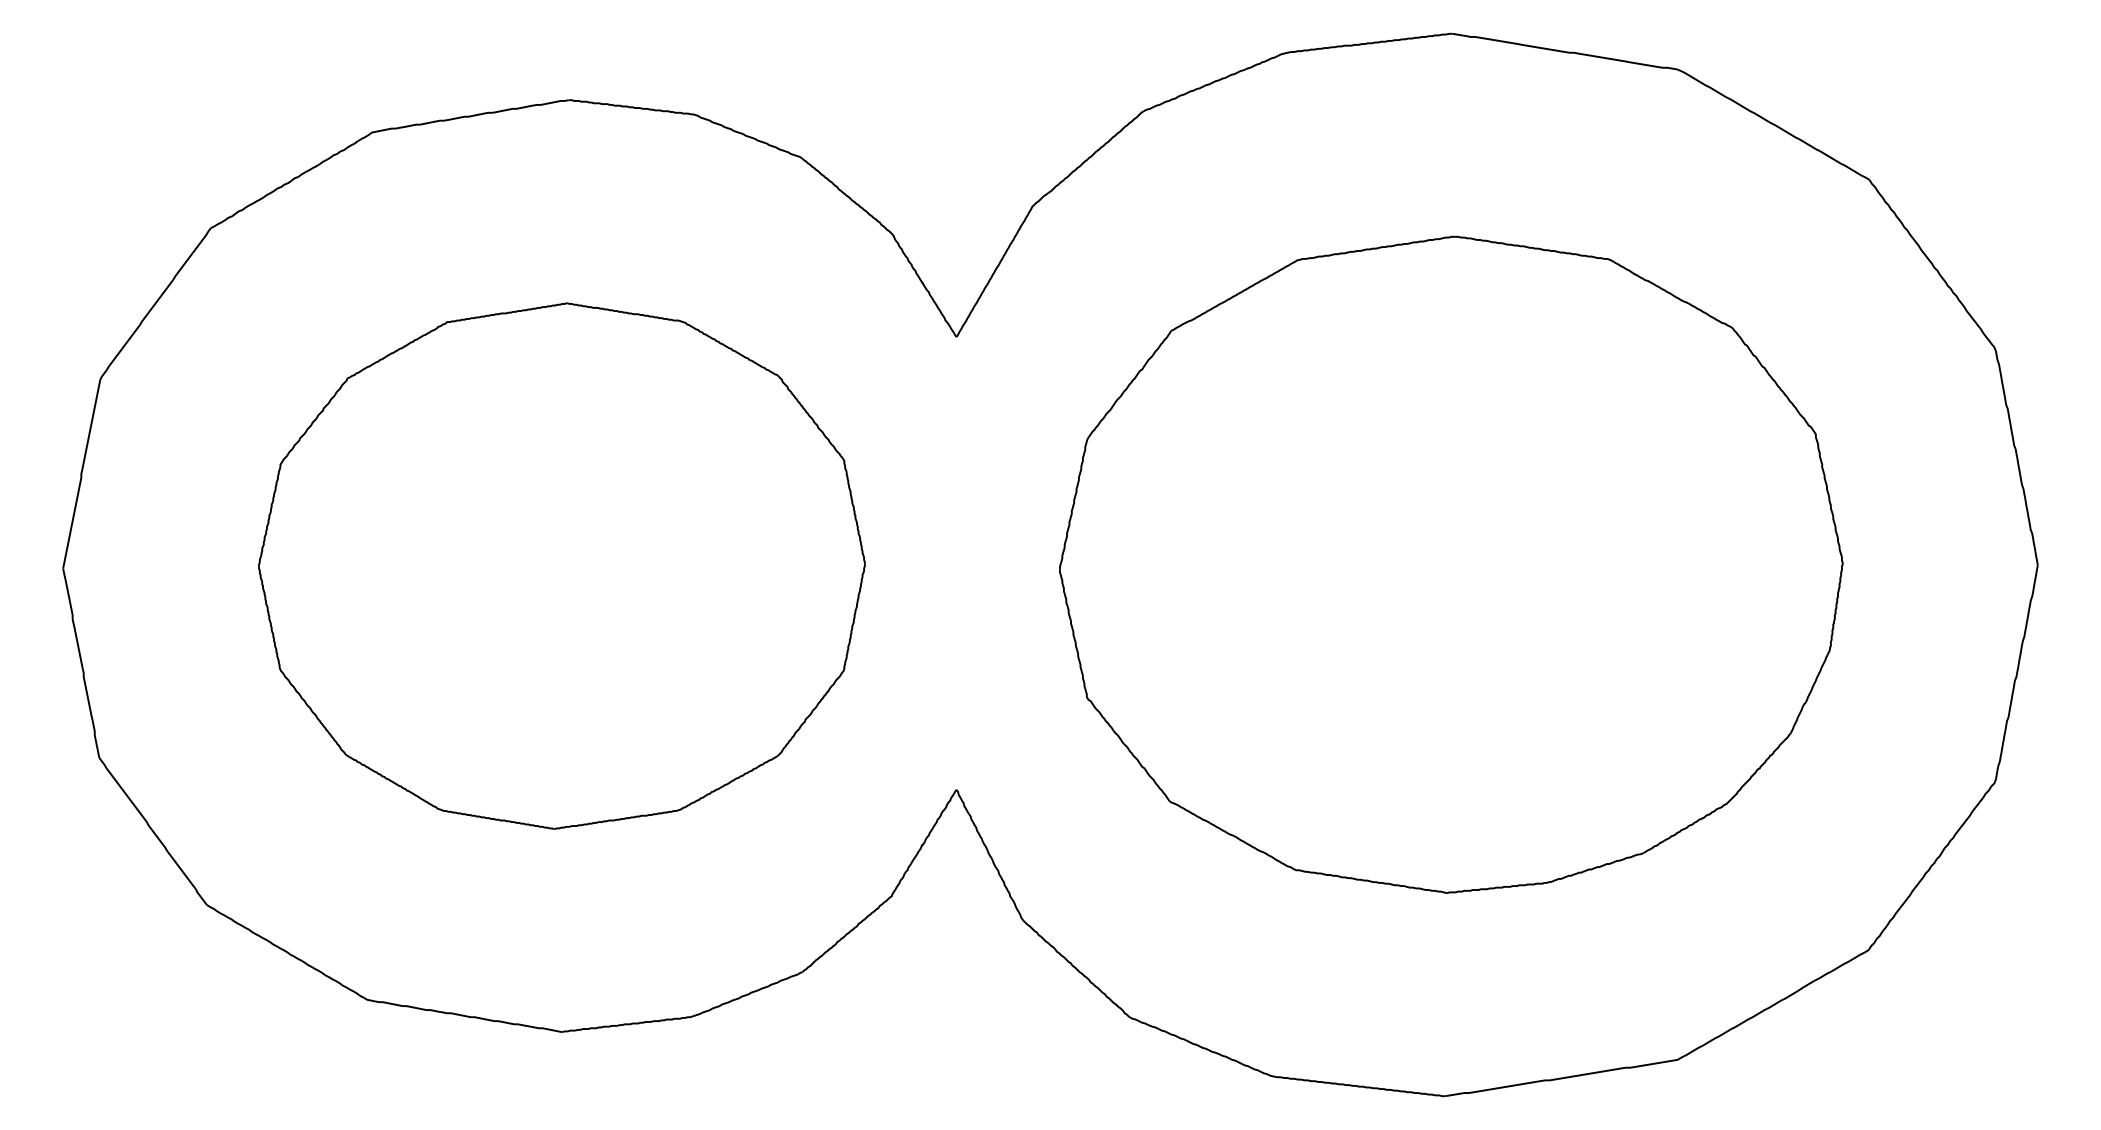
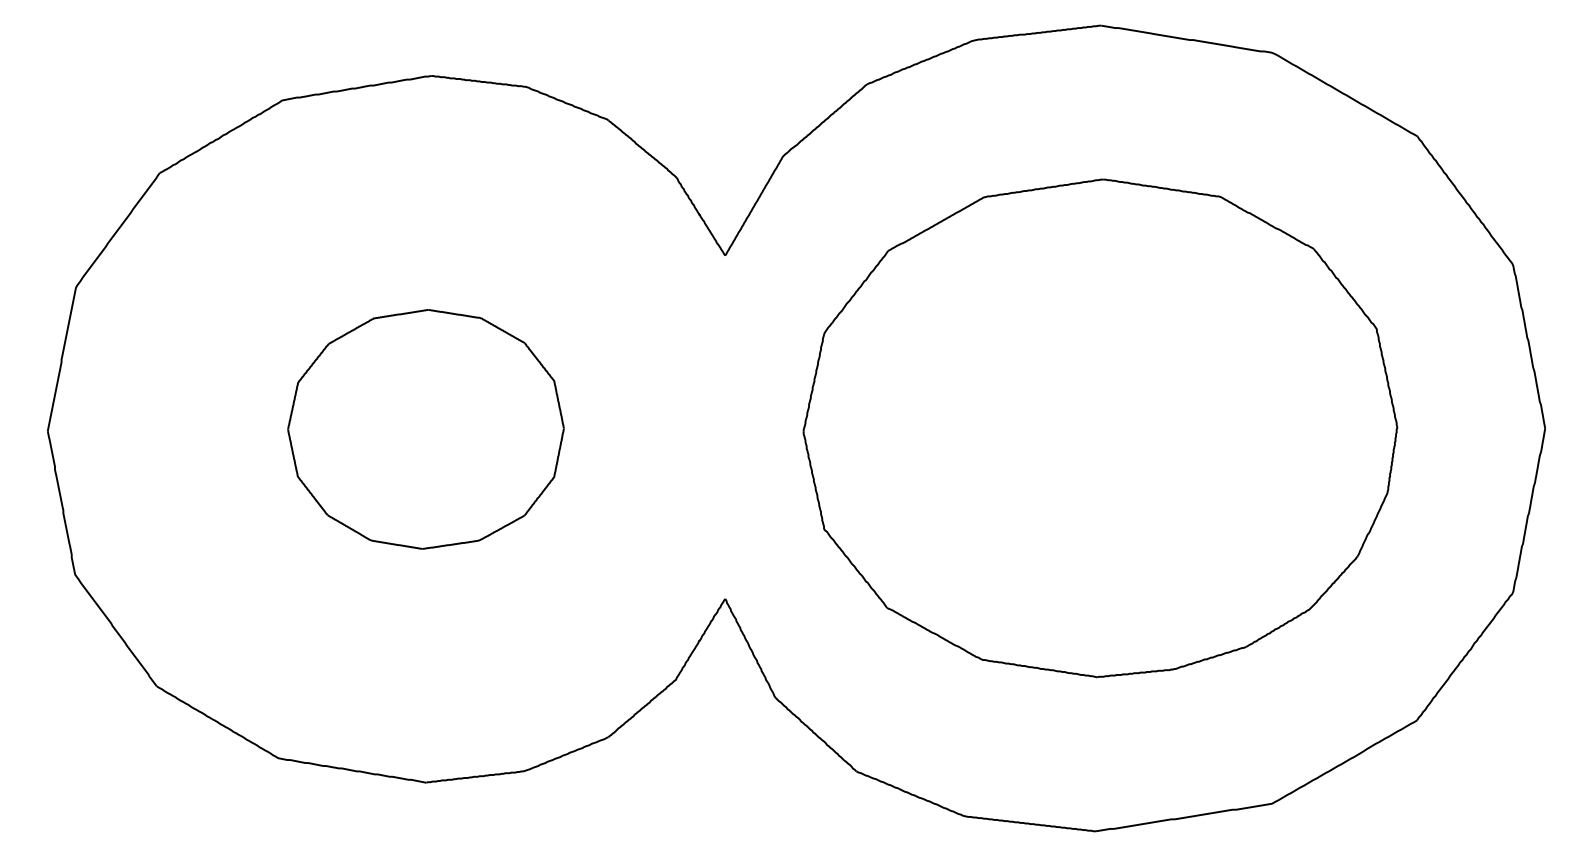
part: (561, 566) -> (425, 429), size x0.6

